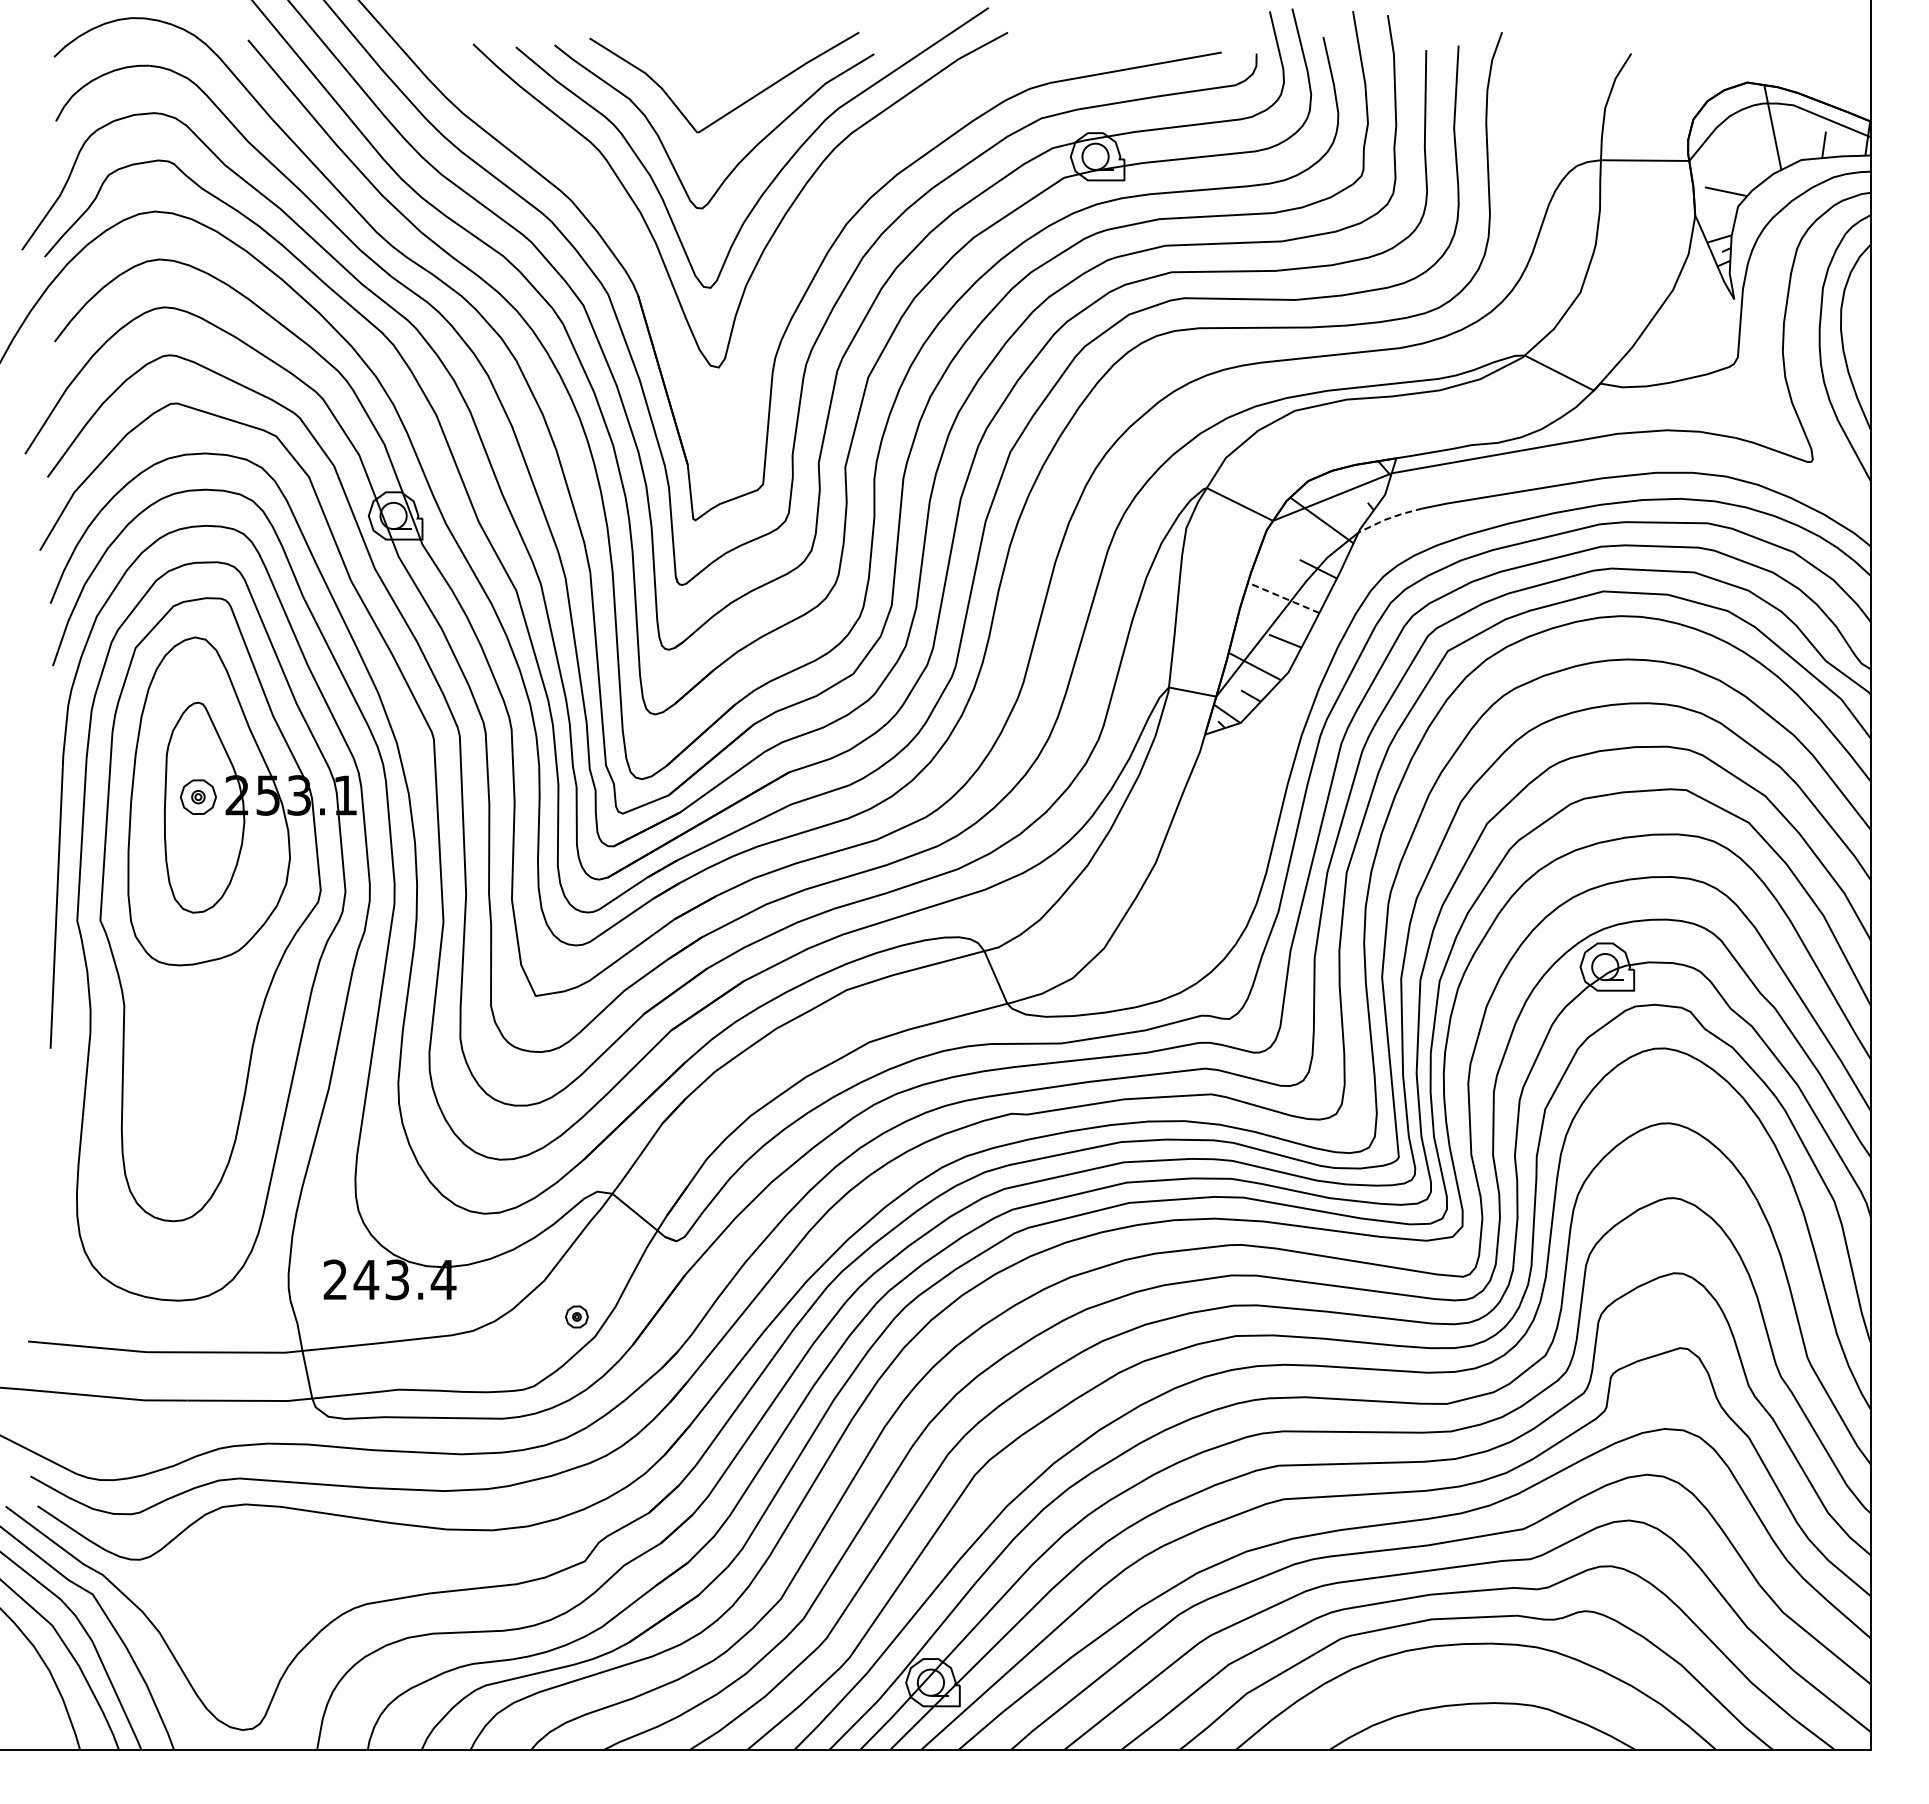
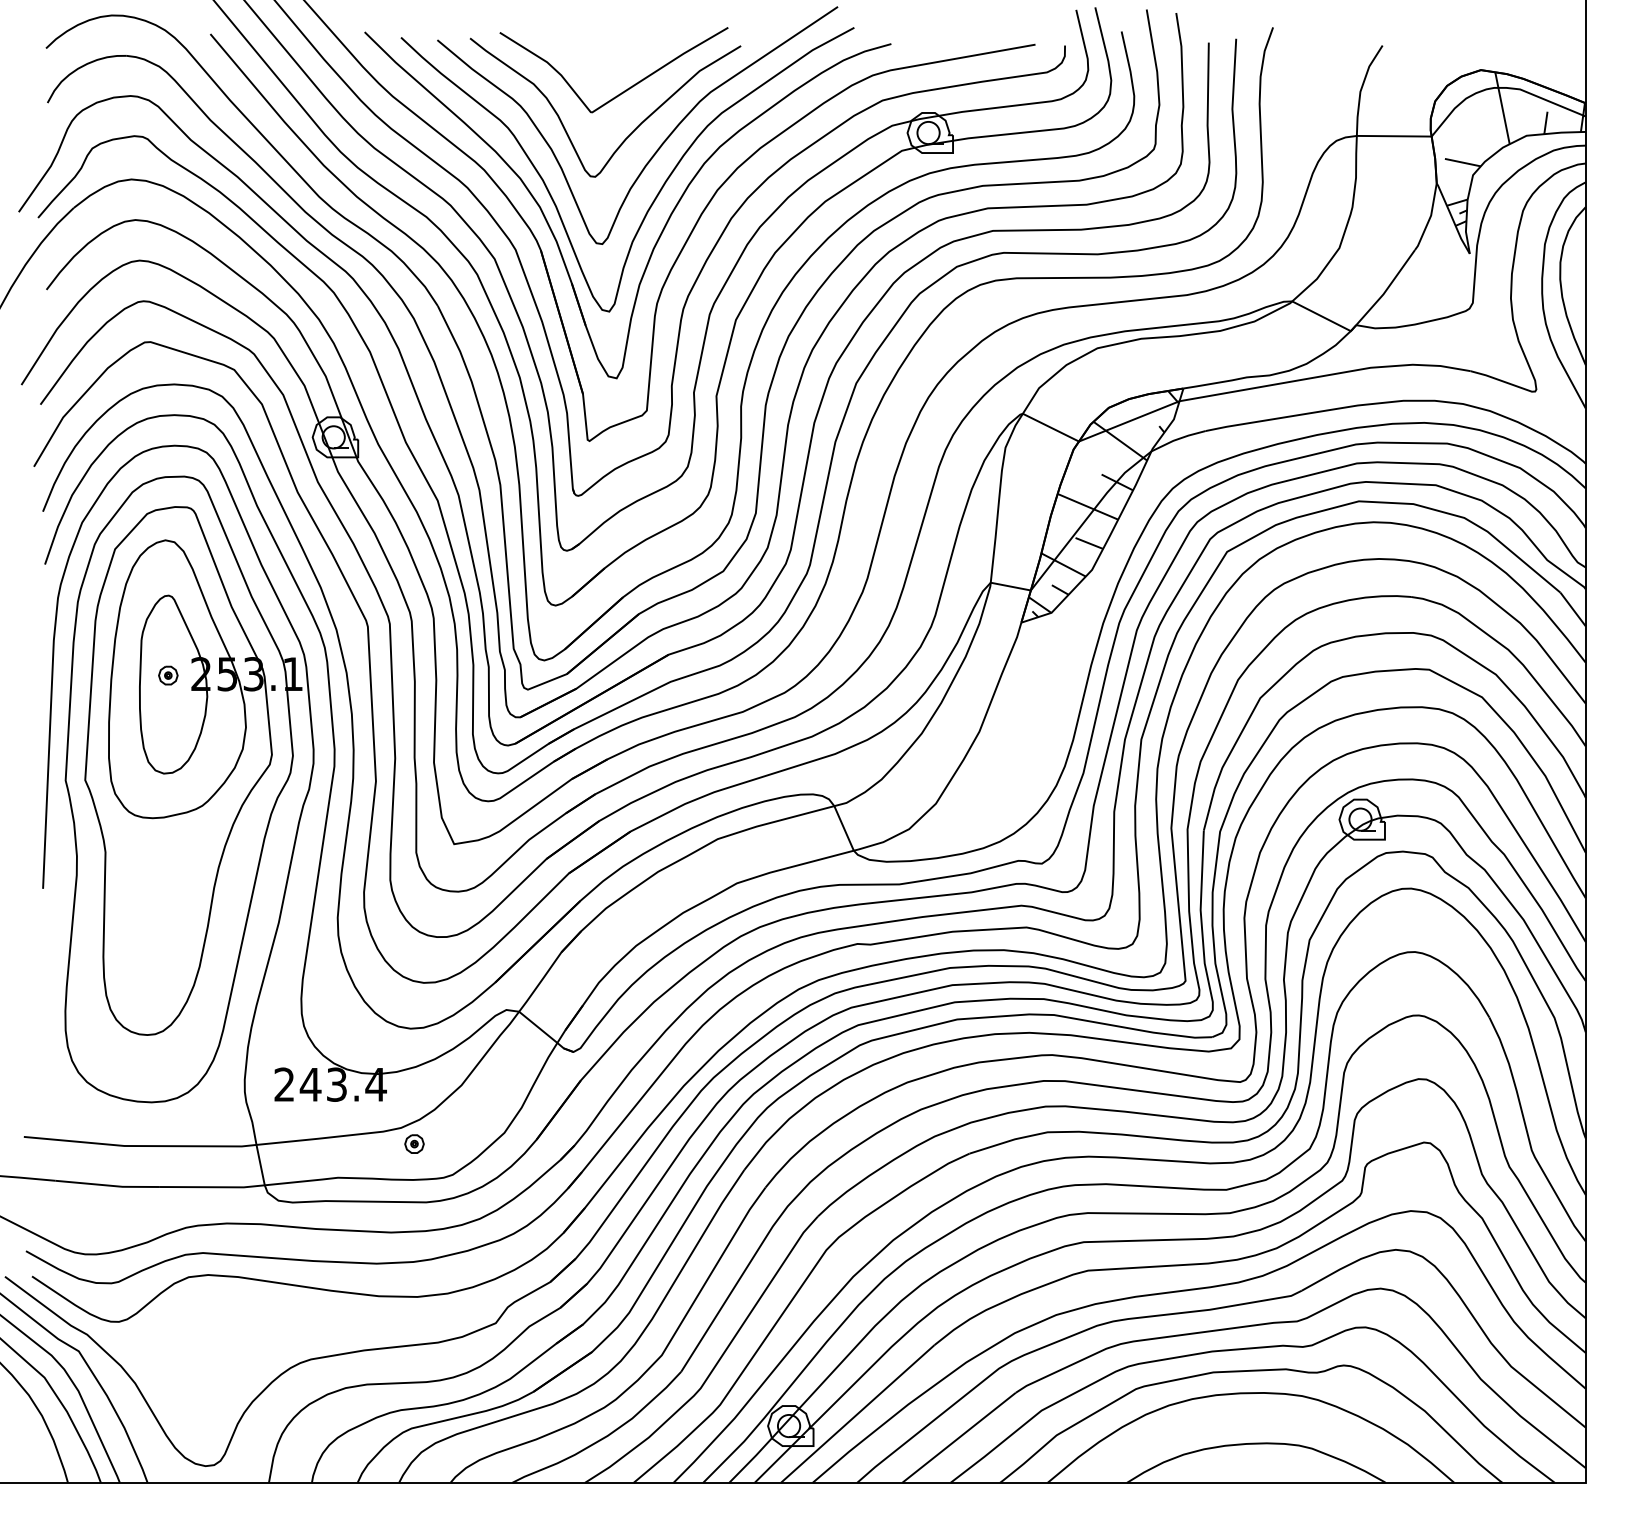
part: (783, 266) -> (664, 225), added
line: (1389, 518) -> (1177, 439), dashed -> solid
line: (1283, 597) -> (1087, 506), dashed -> solid
part: (198, 796) -> (168, 675), size x0.62
part: (576, 1316) -> (414, 1143), moved

